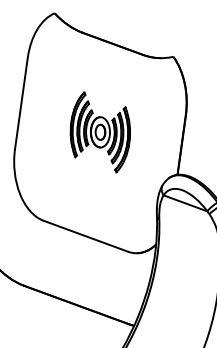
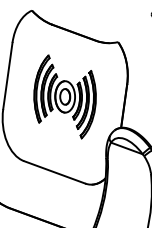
part: (100, 132) -> (65, 97), size x1.43

